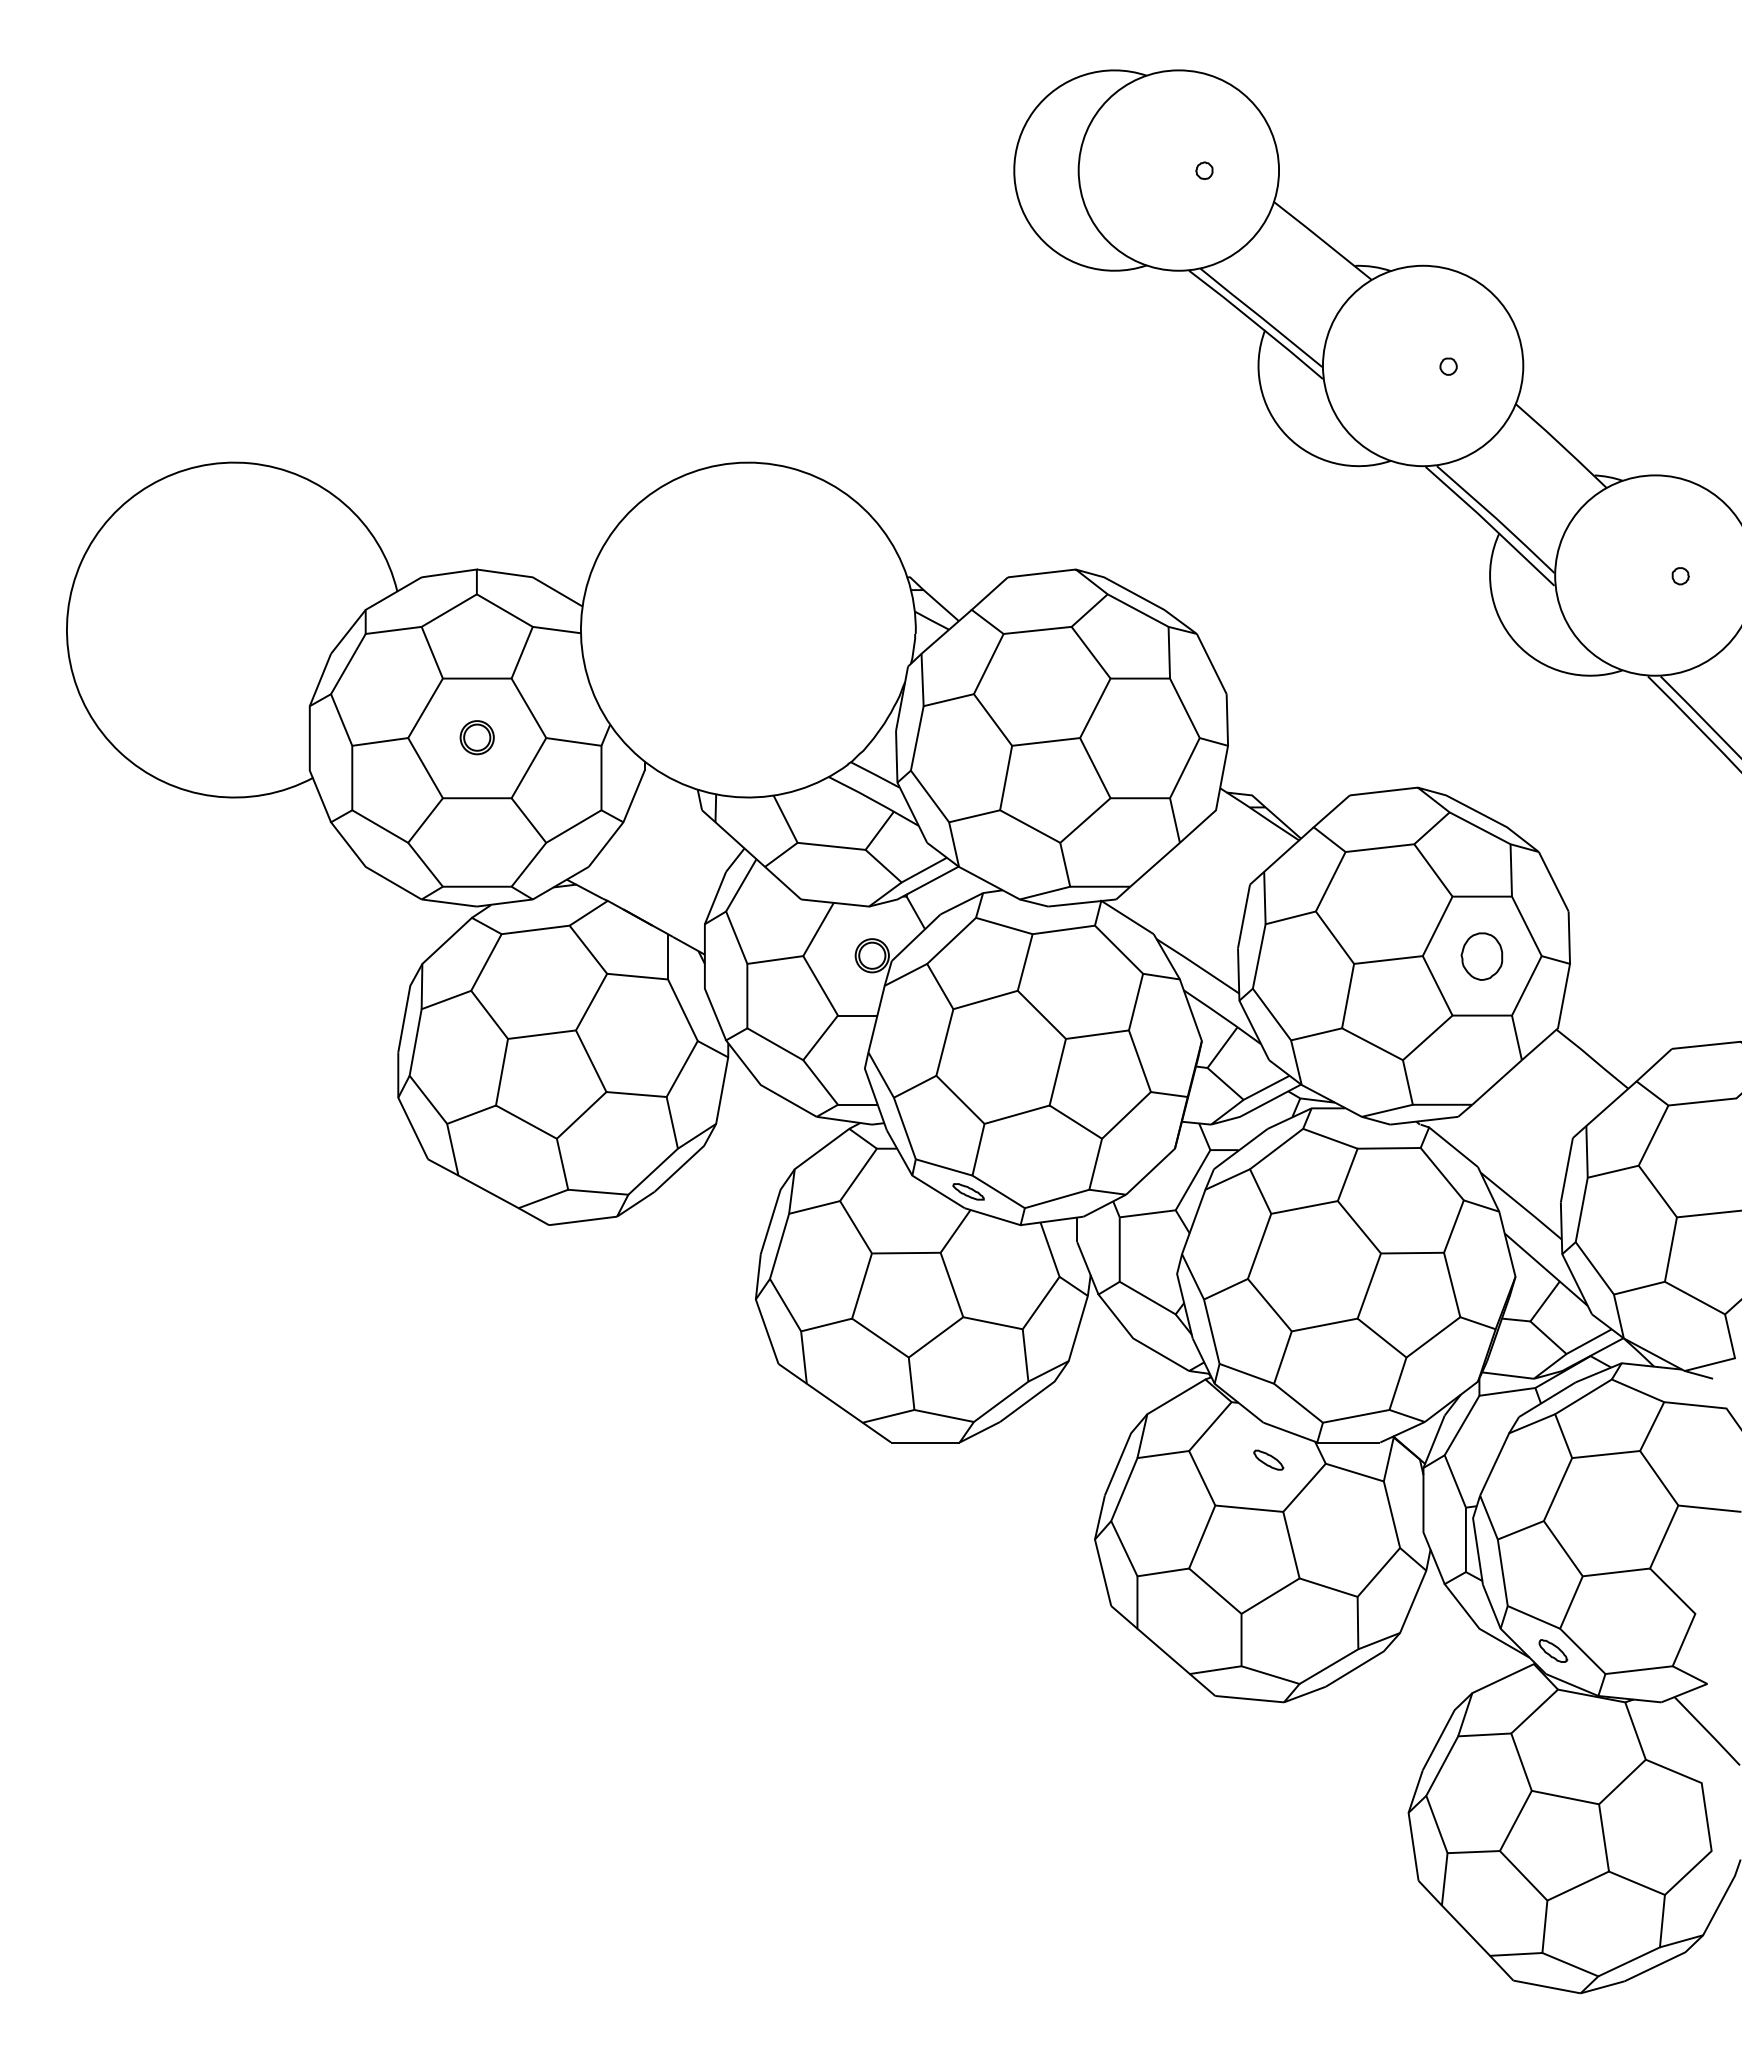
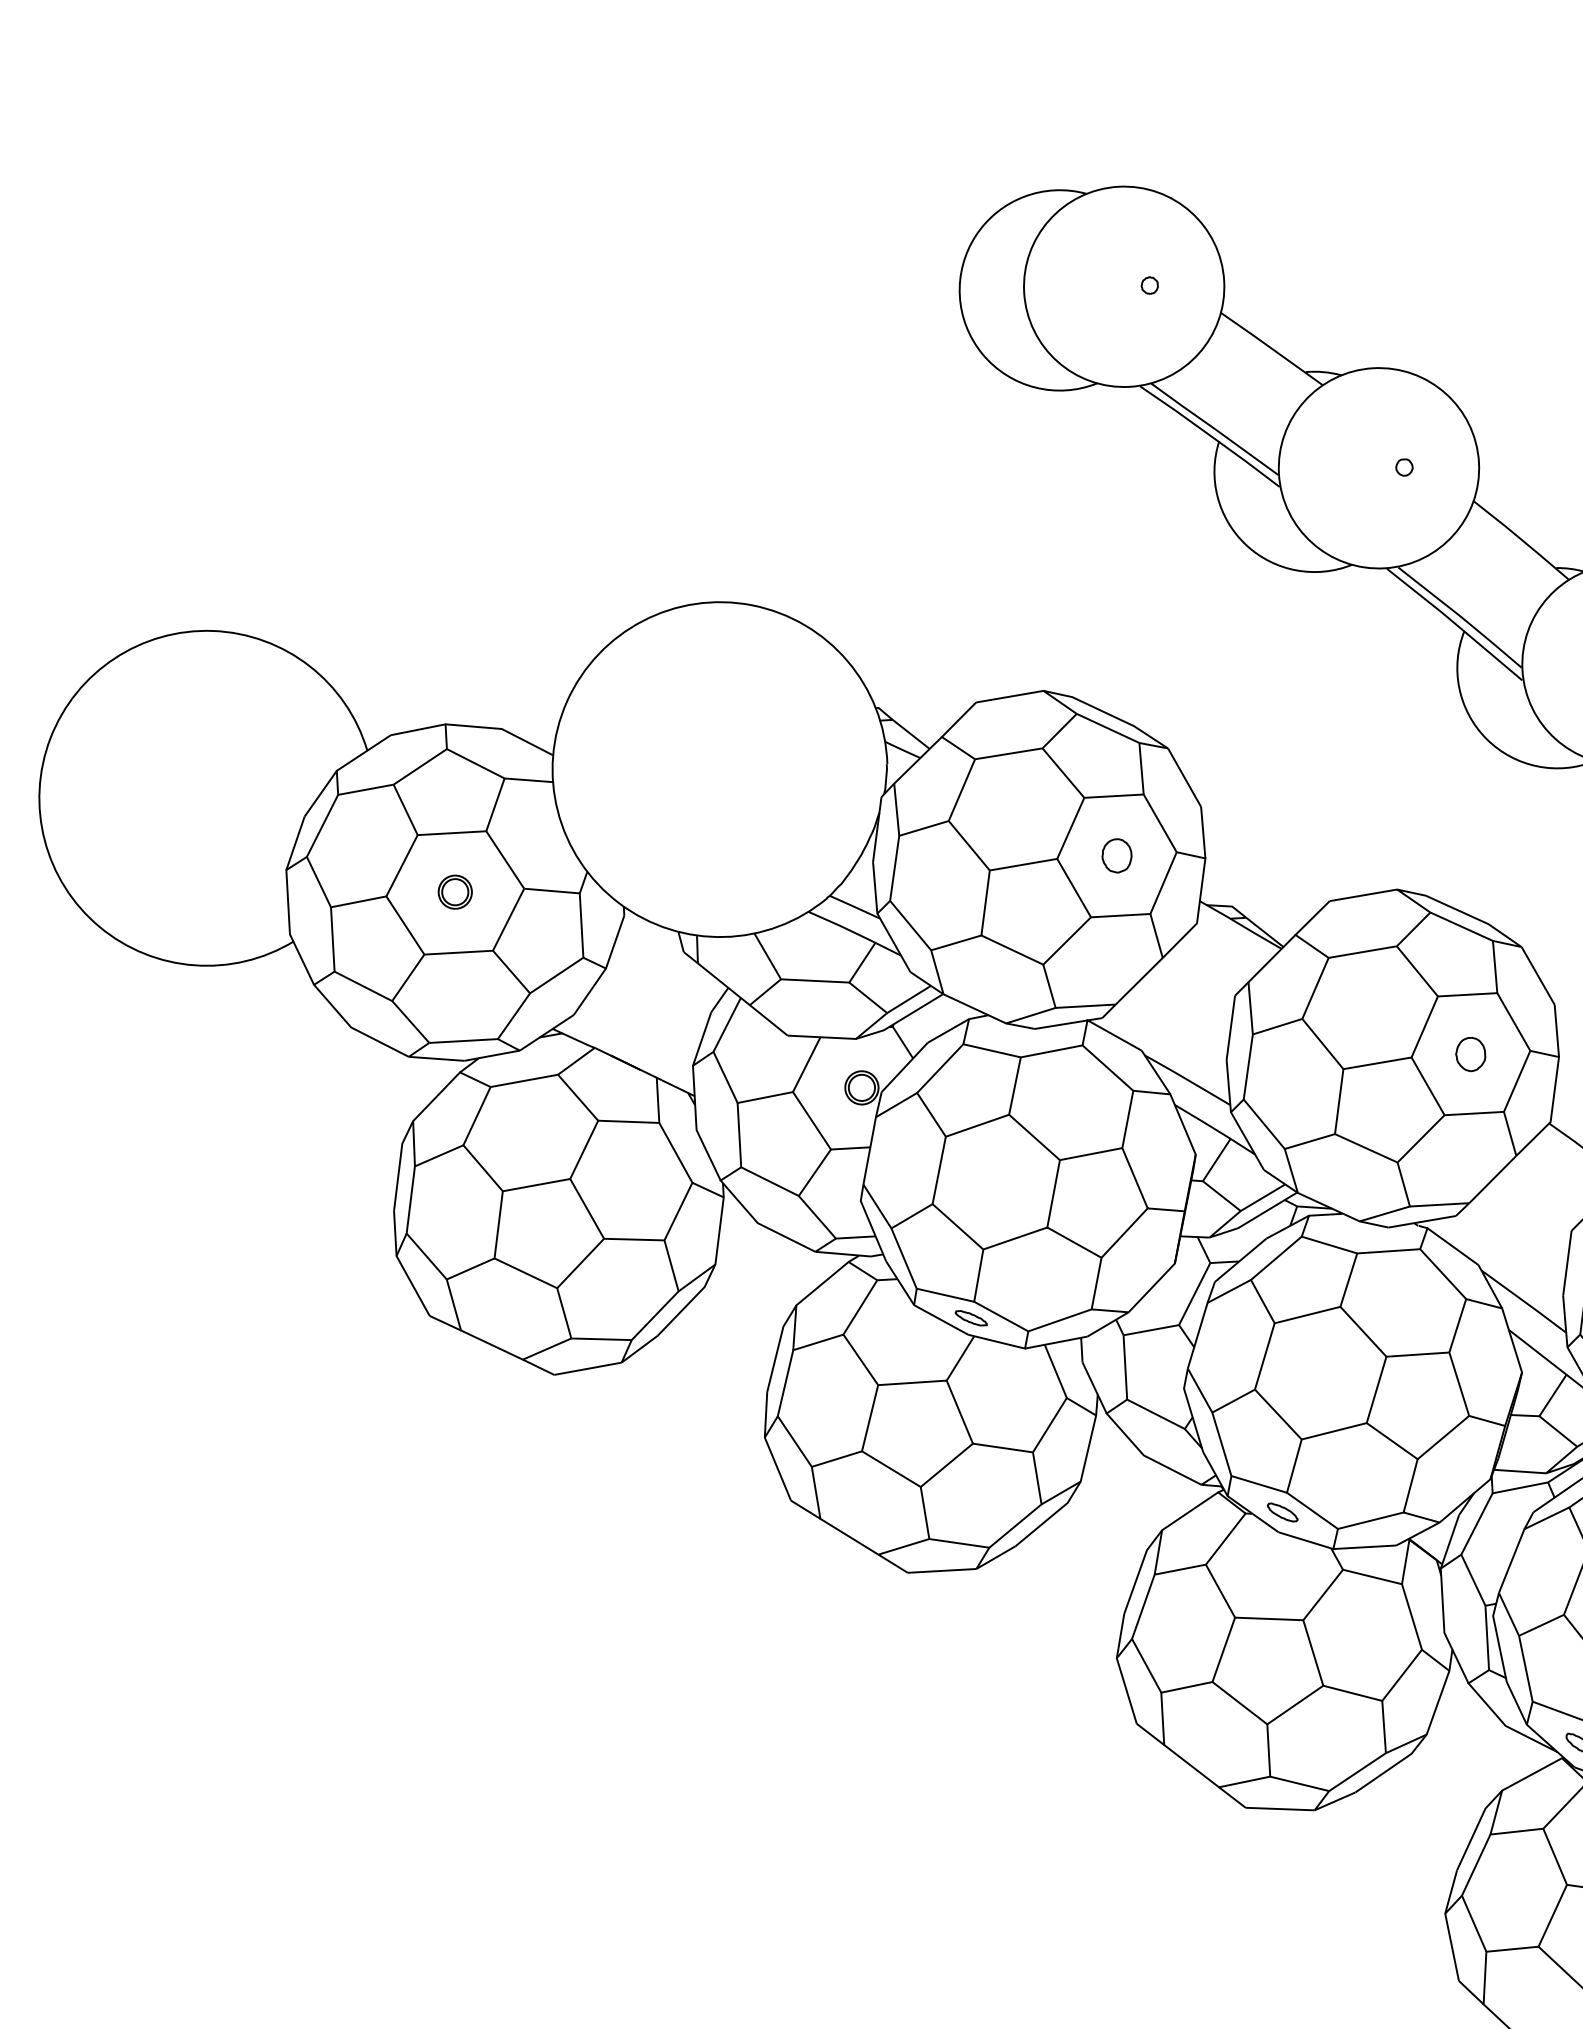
part: (1139, 737) -> (1116, 855), added
part: (1481, 955) -> (1470, 1053), size x0.71
part: (1268, 1459) -> (1282, 1511), moved

